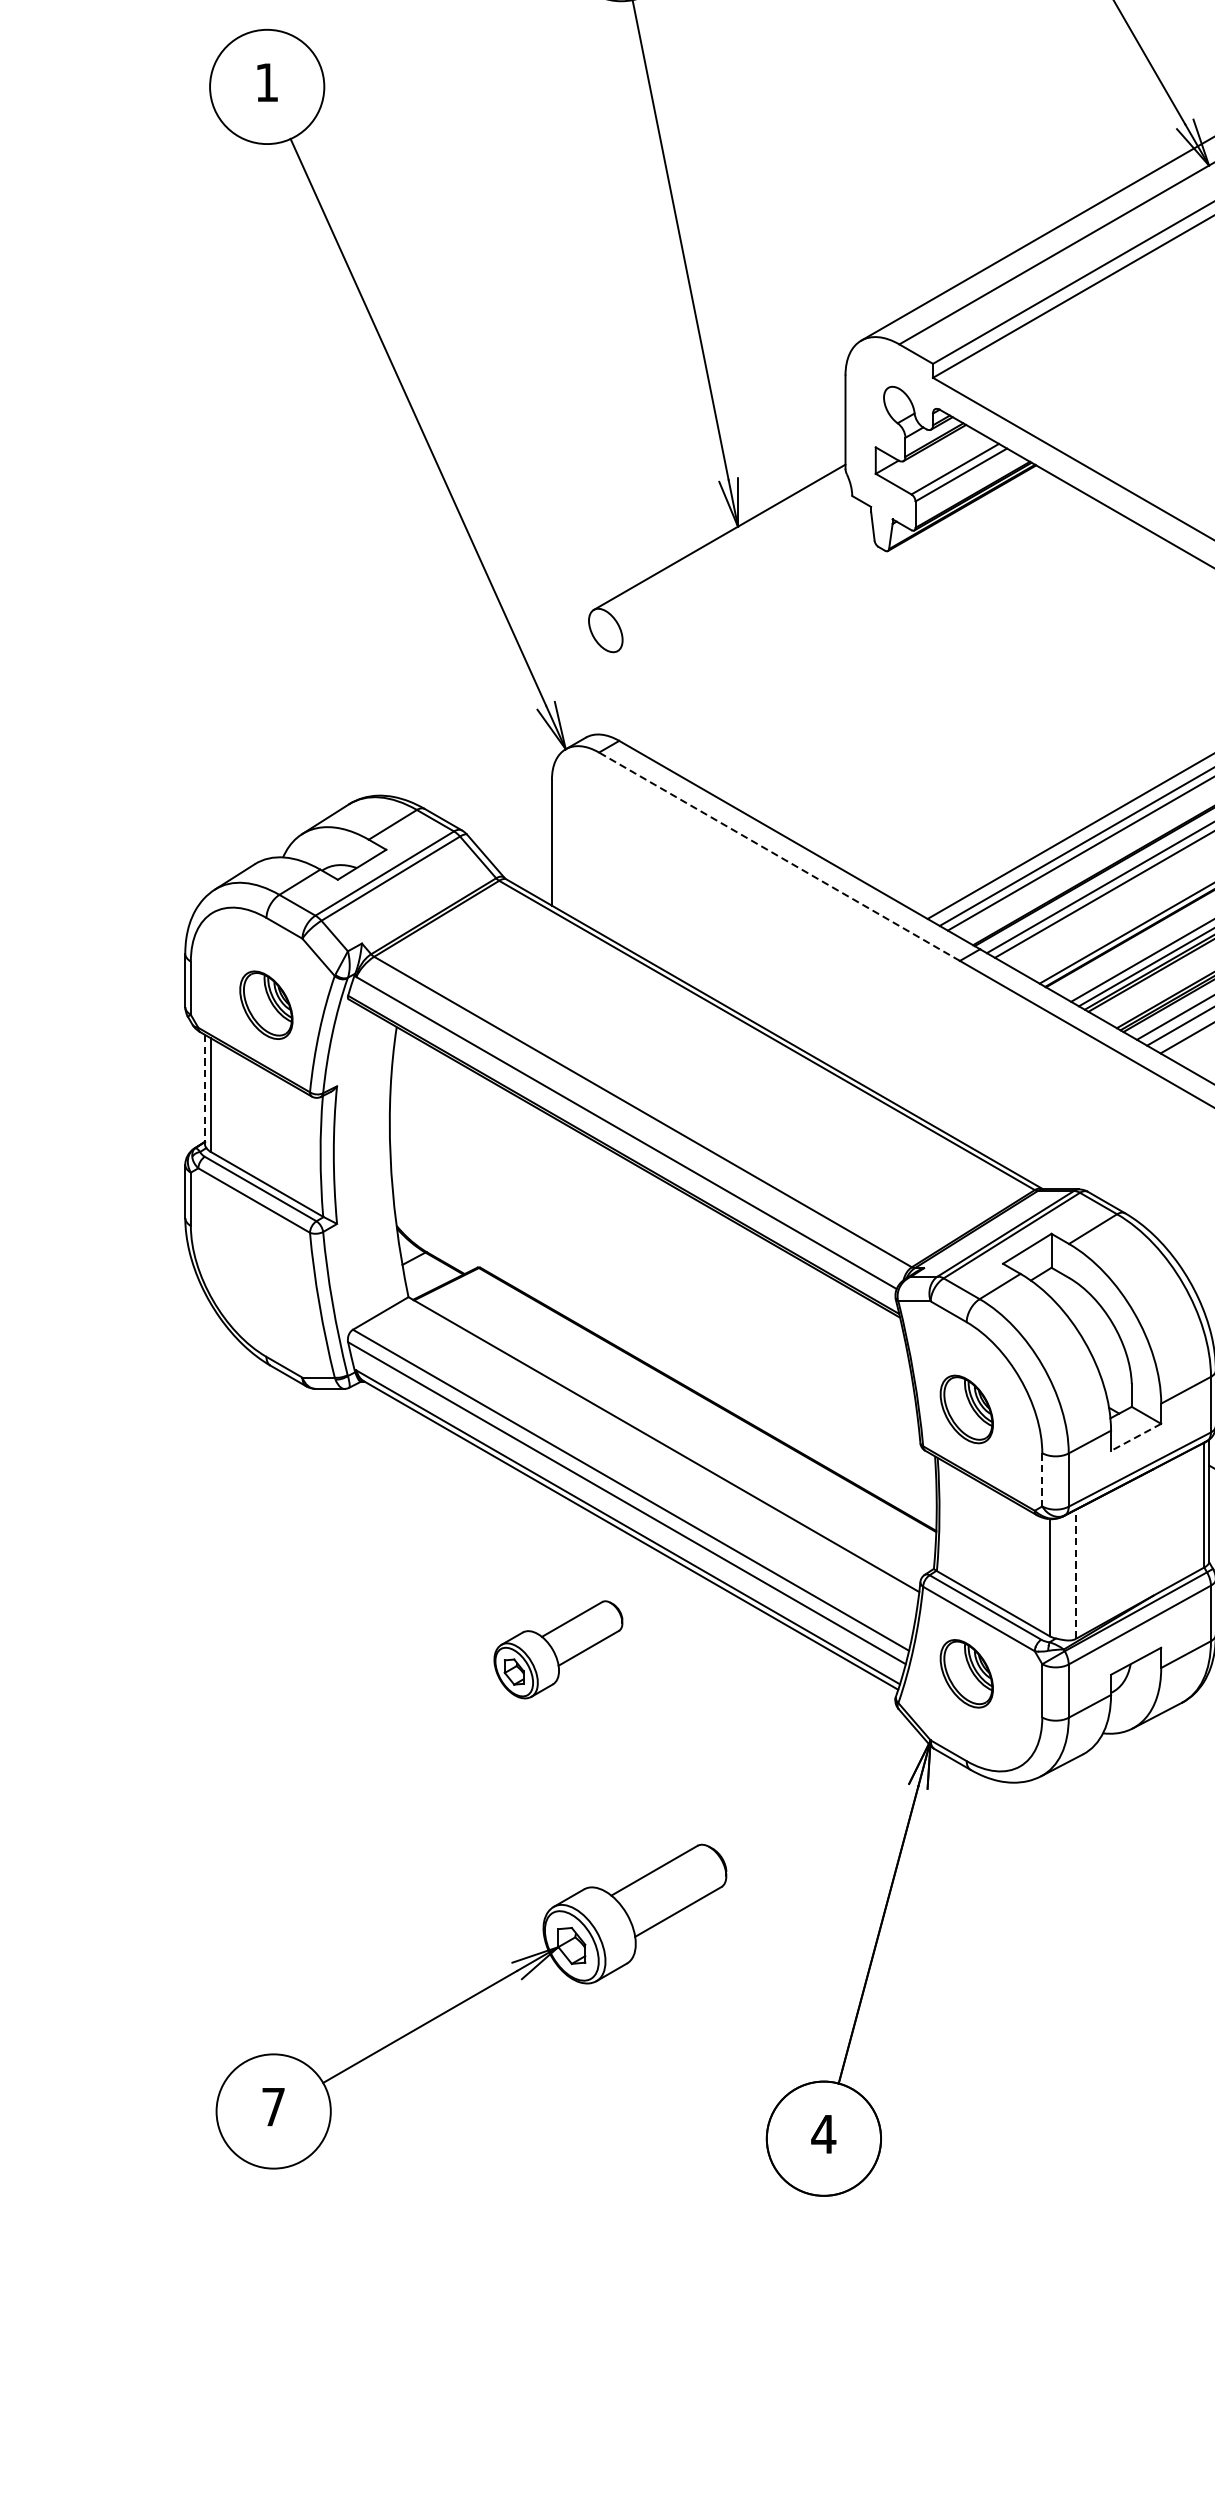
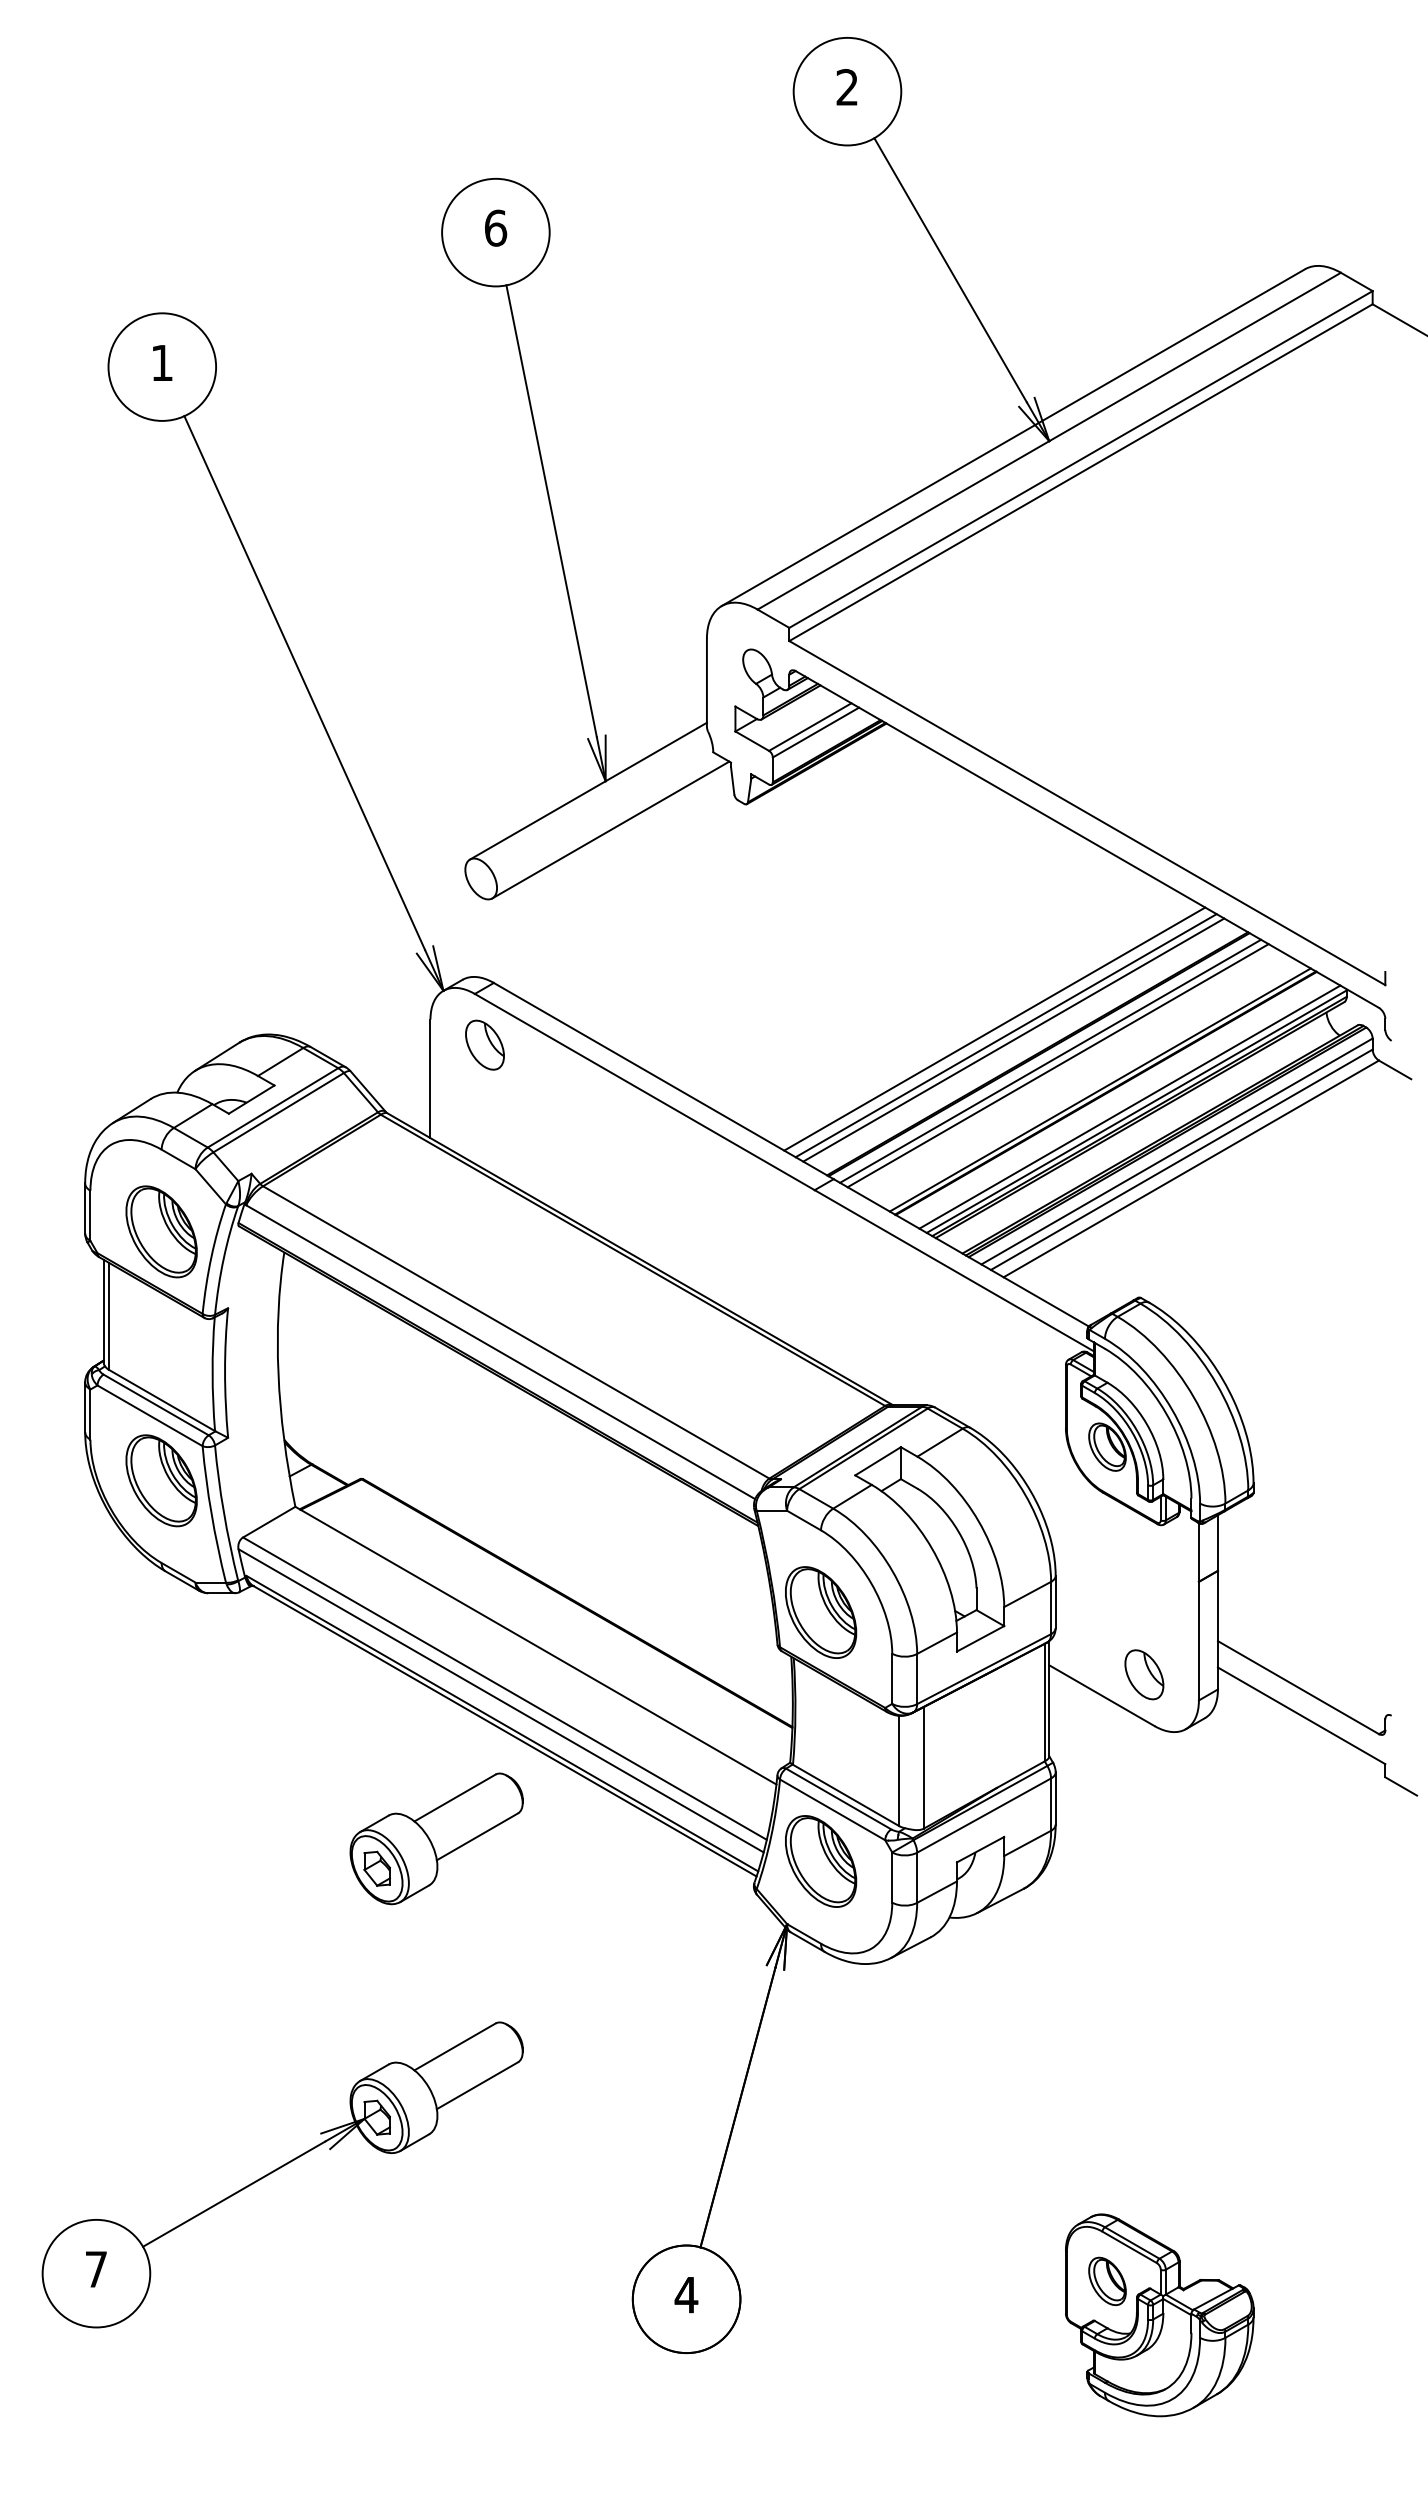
line: (743, 577) -> (610, 829), added
part: (609, 806) -> (484, 1044), added
line: (779, 856) -> (644, 1091), dashed -> solid
part: (266, 1004) -> (161, 1231), size x1.43
line: (204, 1089) -> (103, 1311), dashed -> solid
part: (266, 1269) -> (161, 1480), added
part: (967, 1409) -> (821, 1612), size x1.43
line: (1136, 1437) -> (980, 1638), dashed -> solid
line: (1042, 1480) -> (892, 1679), dashed -> solid
line: (1075, 1574) -> (923, 1767), dashed -> solid
part: (558, 1649) -> (436, 1838), size x1.43
part: (967, 1673) -> (821, 1861), size x1.43
part: (471, 2006) -> (282, 2174), moved

